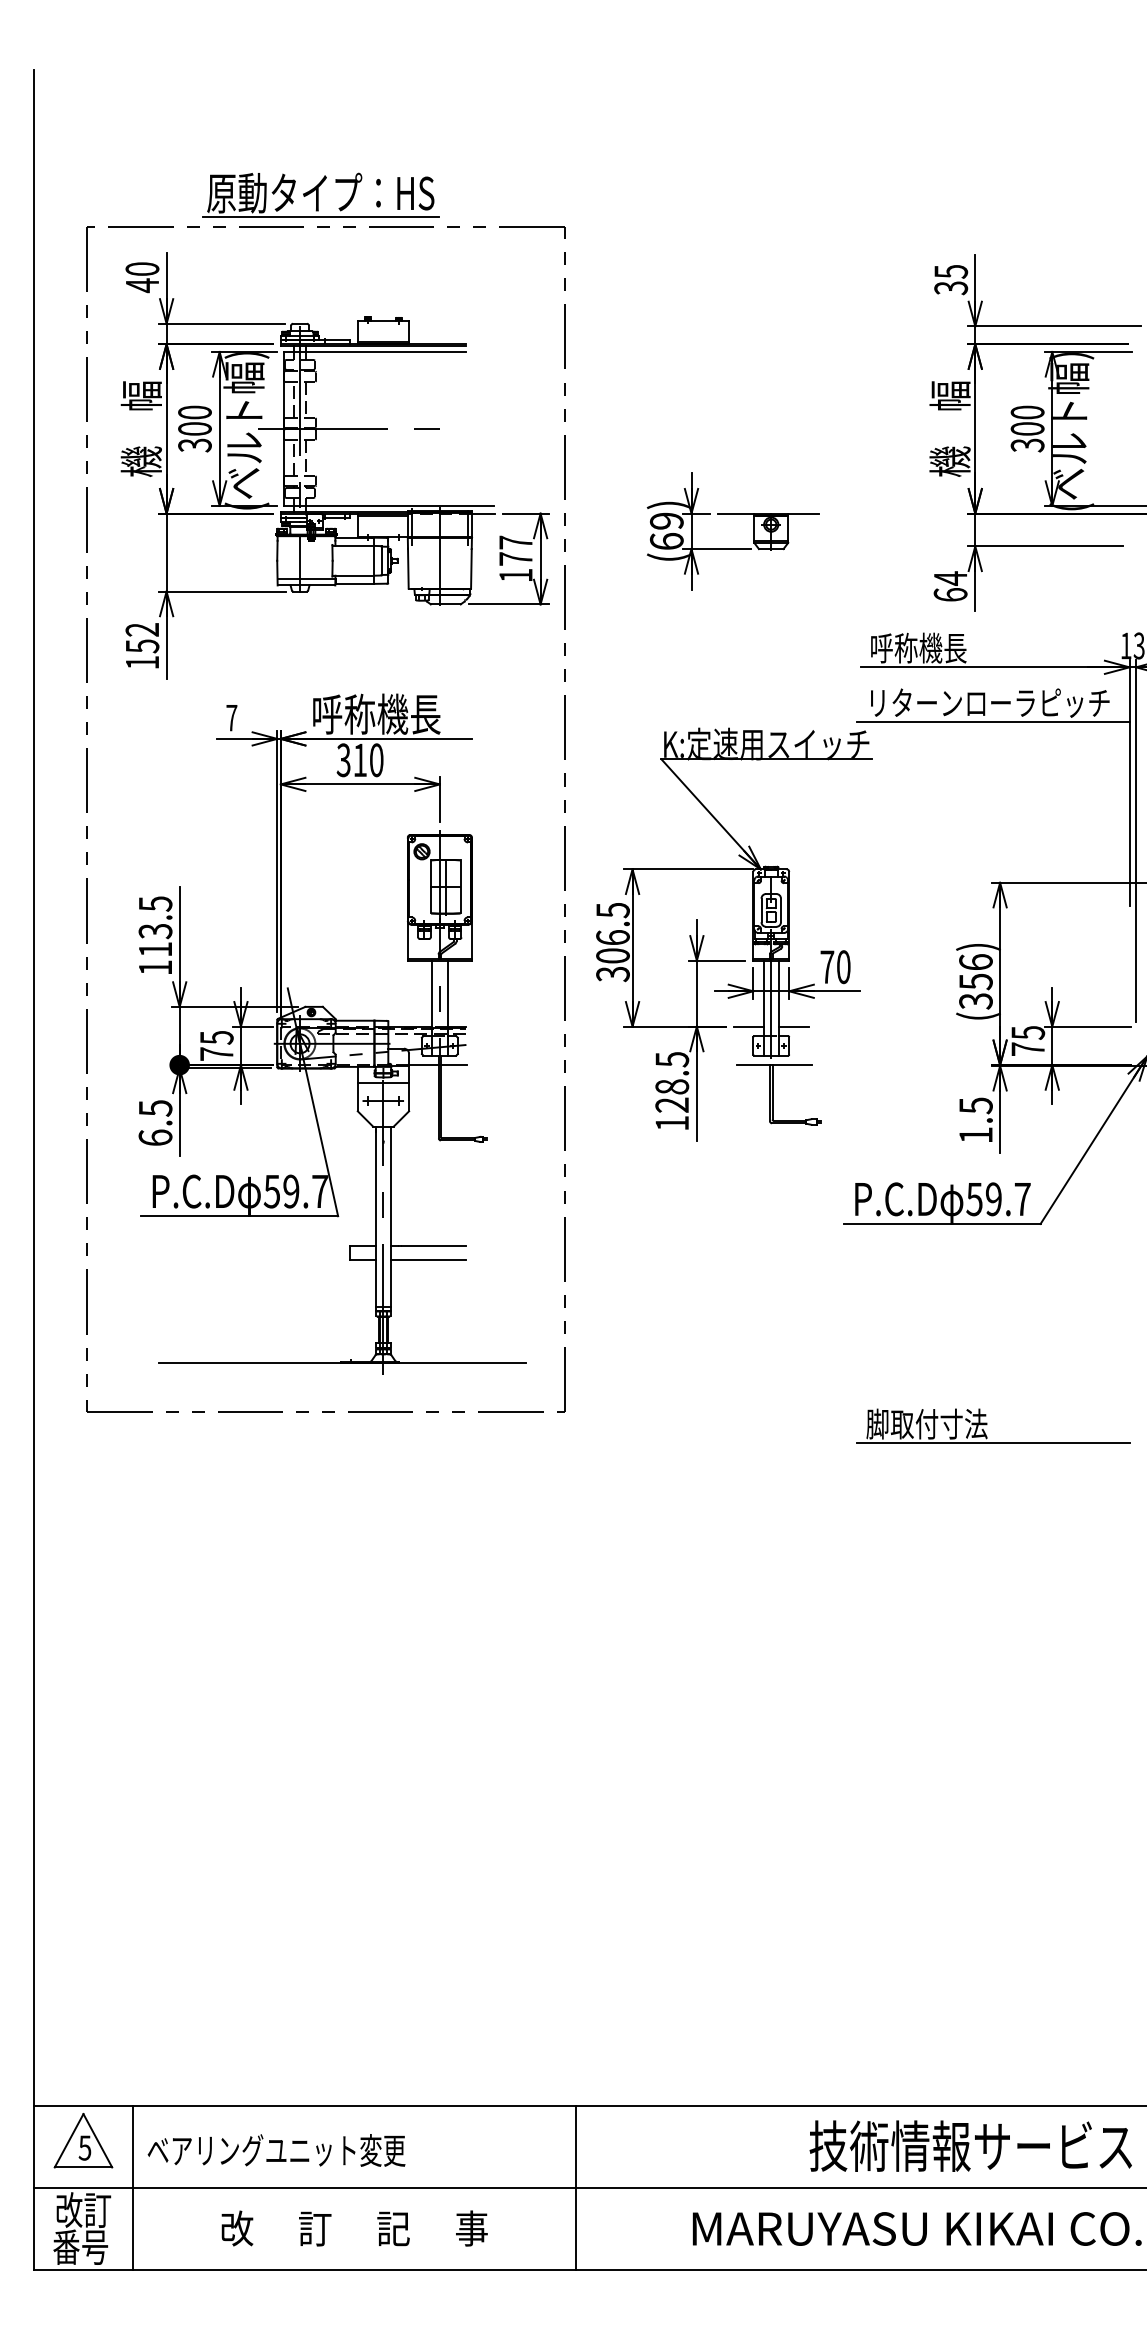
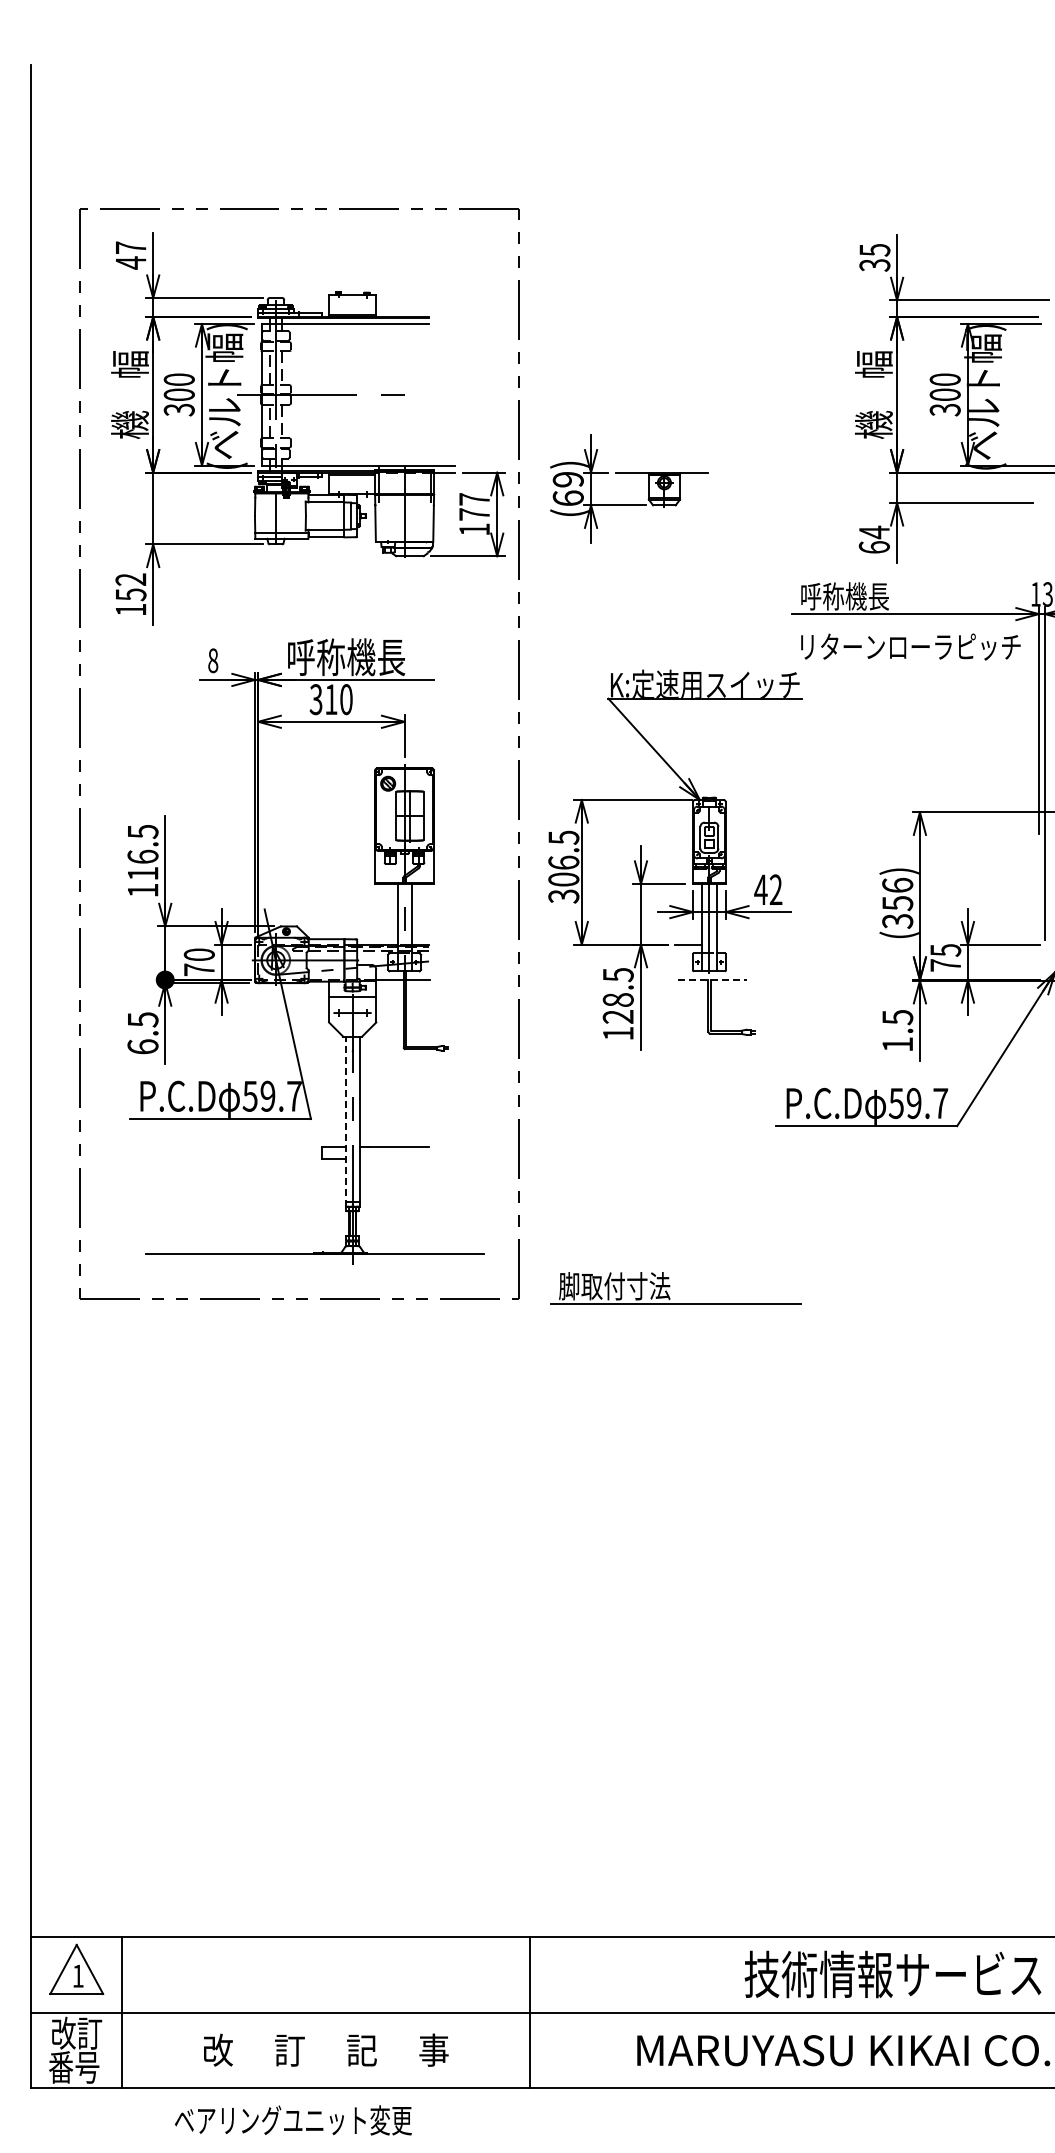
part: (320, 194) -> (294, 179), removed
text: (141, 268) -> (130, 247), 40 -> 47
part: (733, 514) -> (629, 473), moved
text: (232, 717) -> (213, 660), 7 -> 8
line: (993, 722) -> (913, 664), removed
text: (154, 930) -> (142, 856), 113.5 -> 116.5
text: (835, 966) -> (768, 889), 70 -> 42
line: (794, 1026) -> (730, 944), removed
text: (215, 1037) -> (198, 954), 75 -> 70
line: (774, 1065) -> (712, 980), solid -> dashed
line: (375, 1218) -> (345, 1121), solid -> dashed
line: (428, 1260) -> (394, 1159), removed
part: (993, 1426) -> (675, 1288), moved
text: (84, 2147) -> (77, 1975), 5 -> 1
text: (276, 2150) -> (293, 2120), moved

